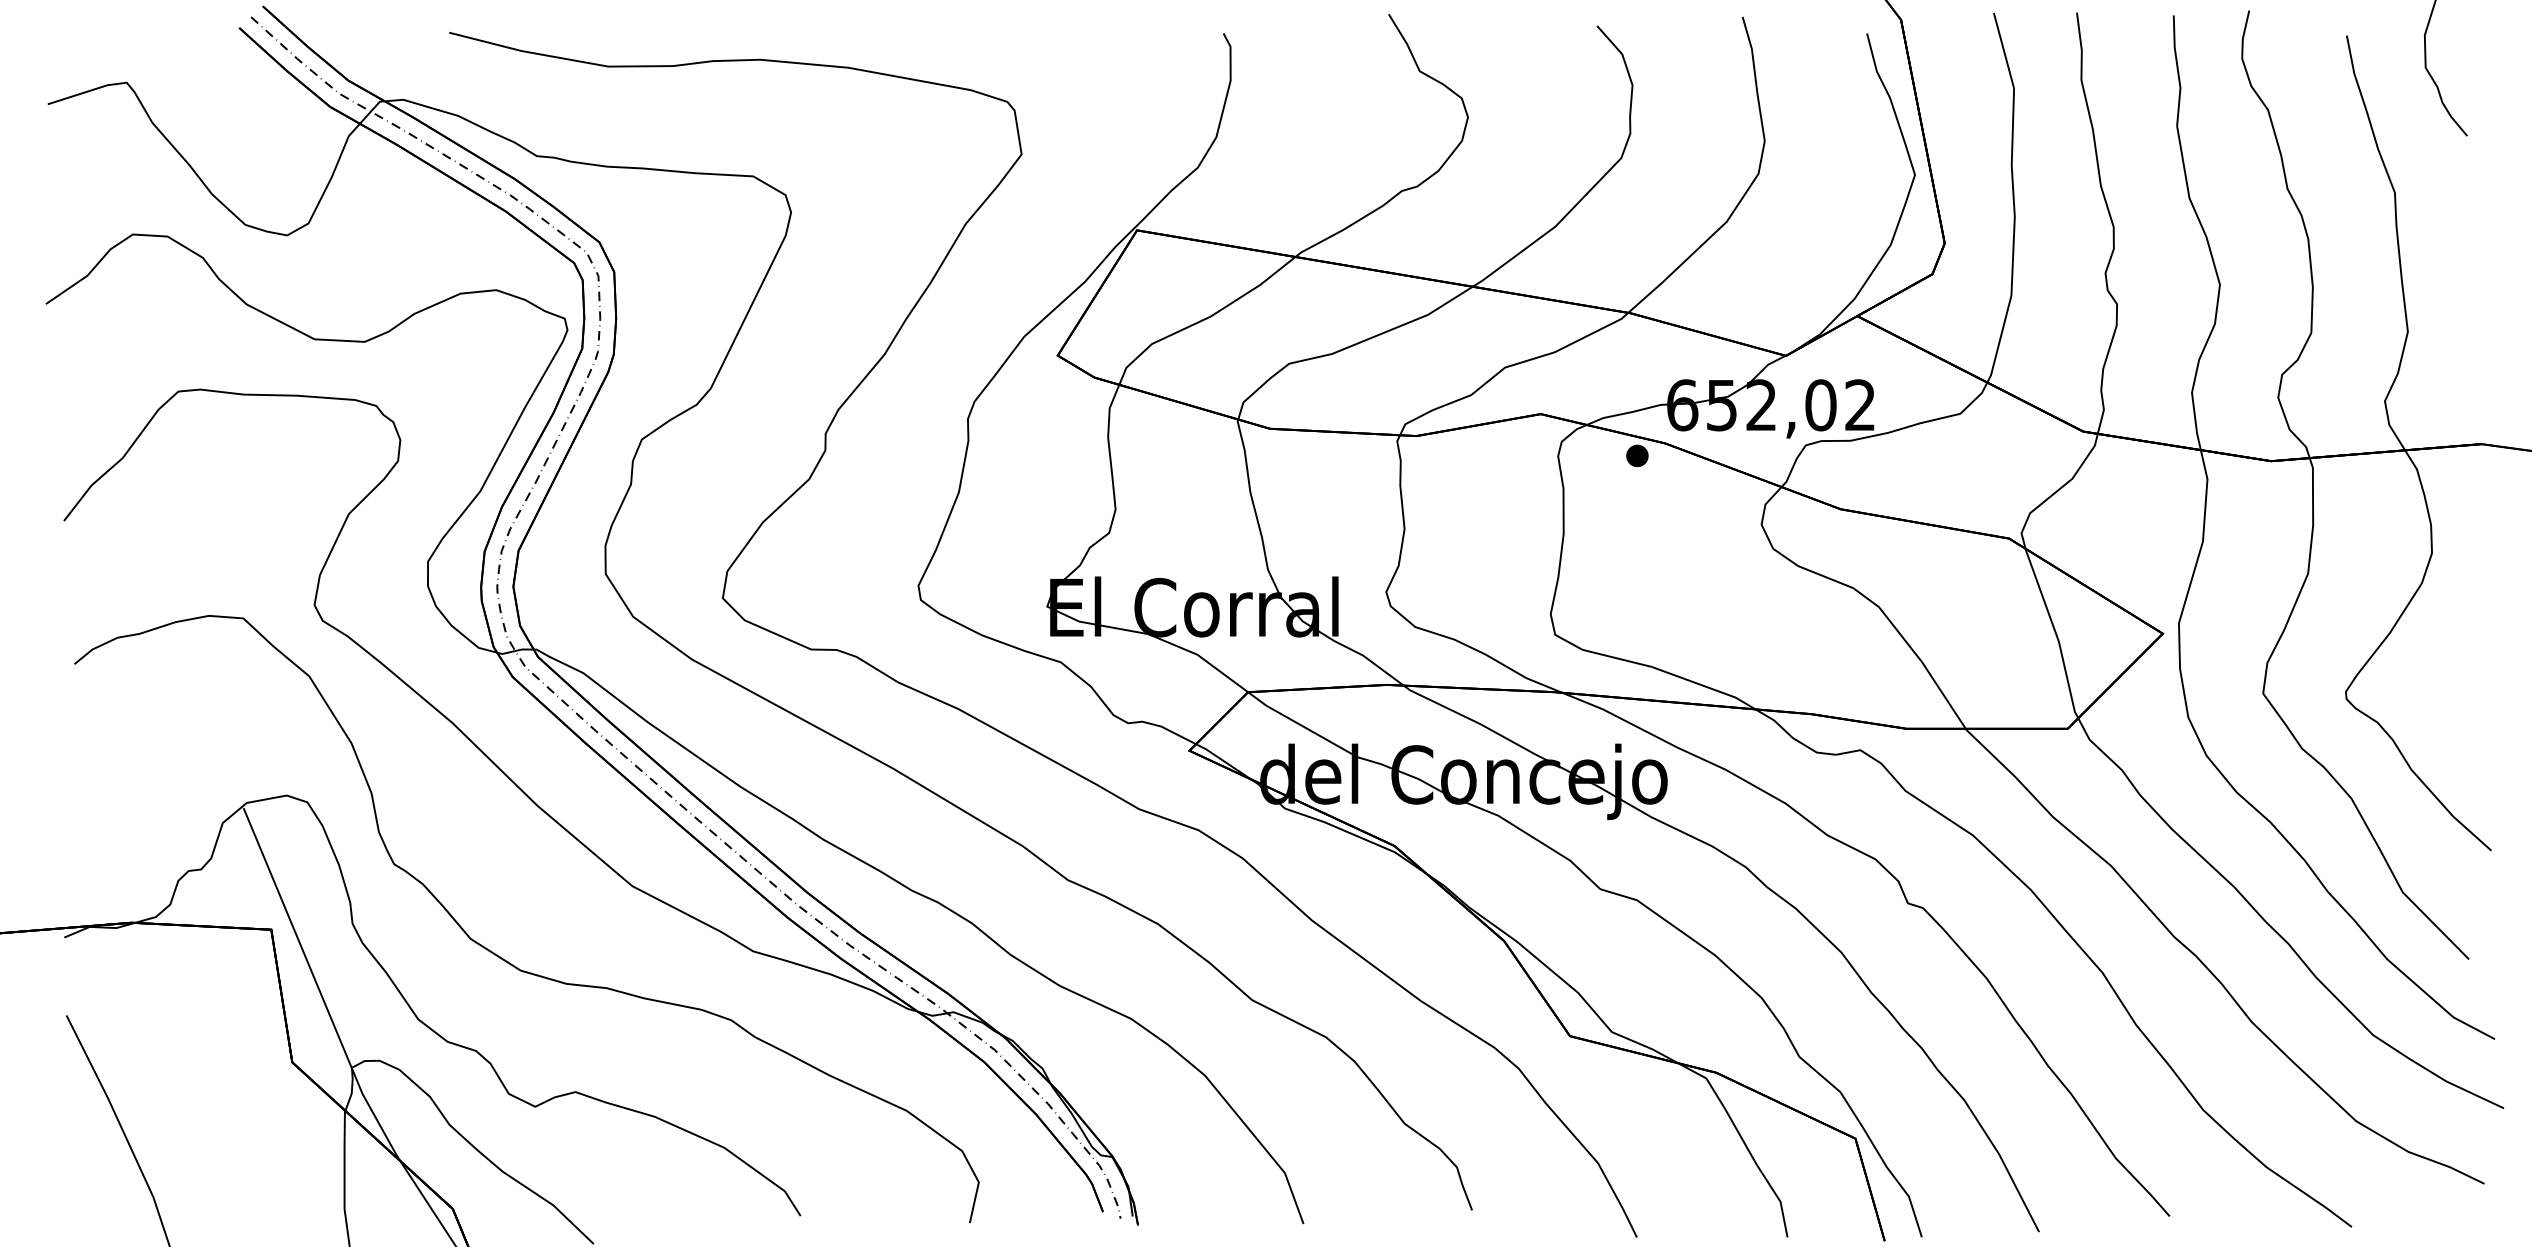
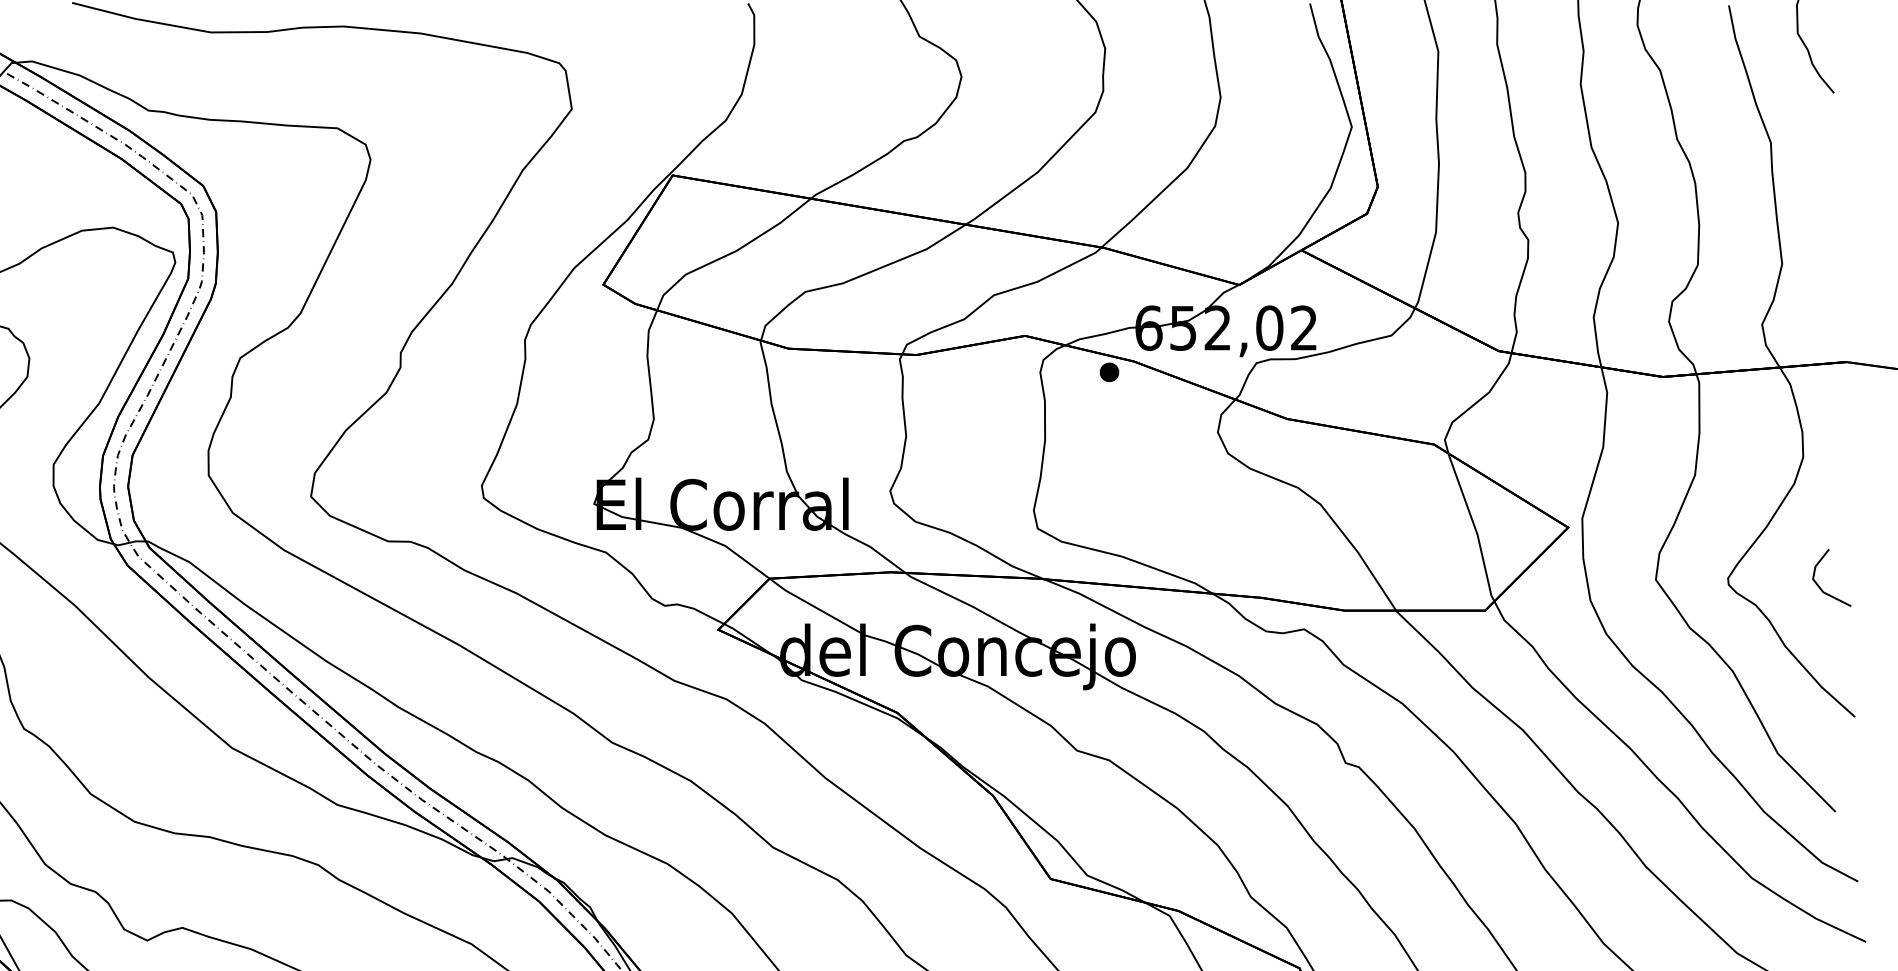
line: (2452, 702) -> (1821, 587), added

